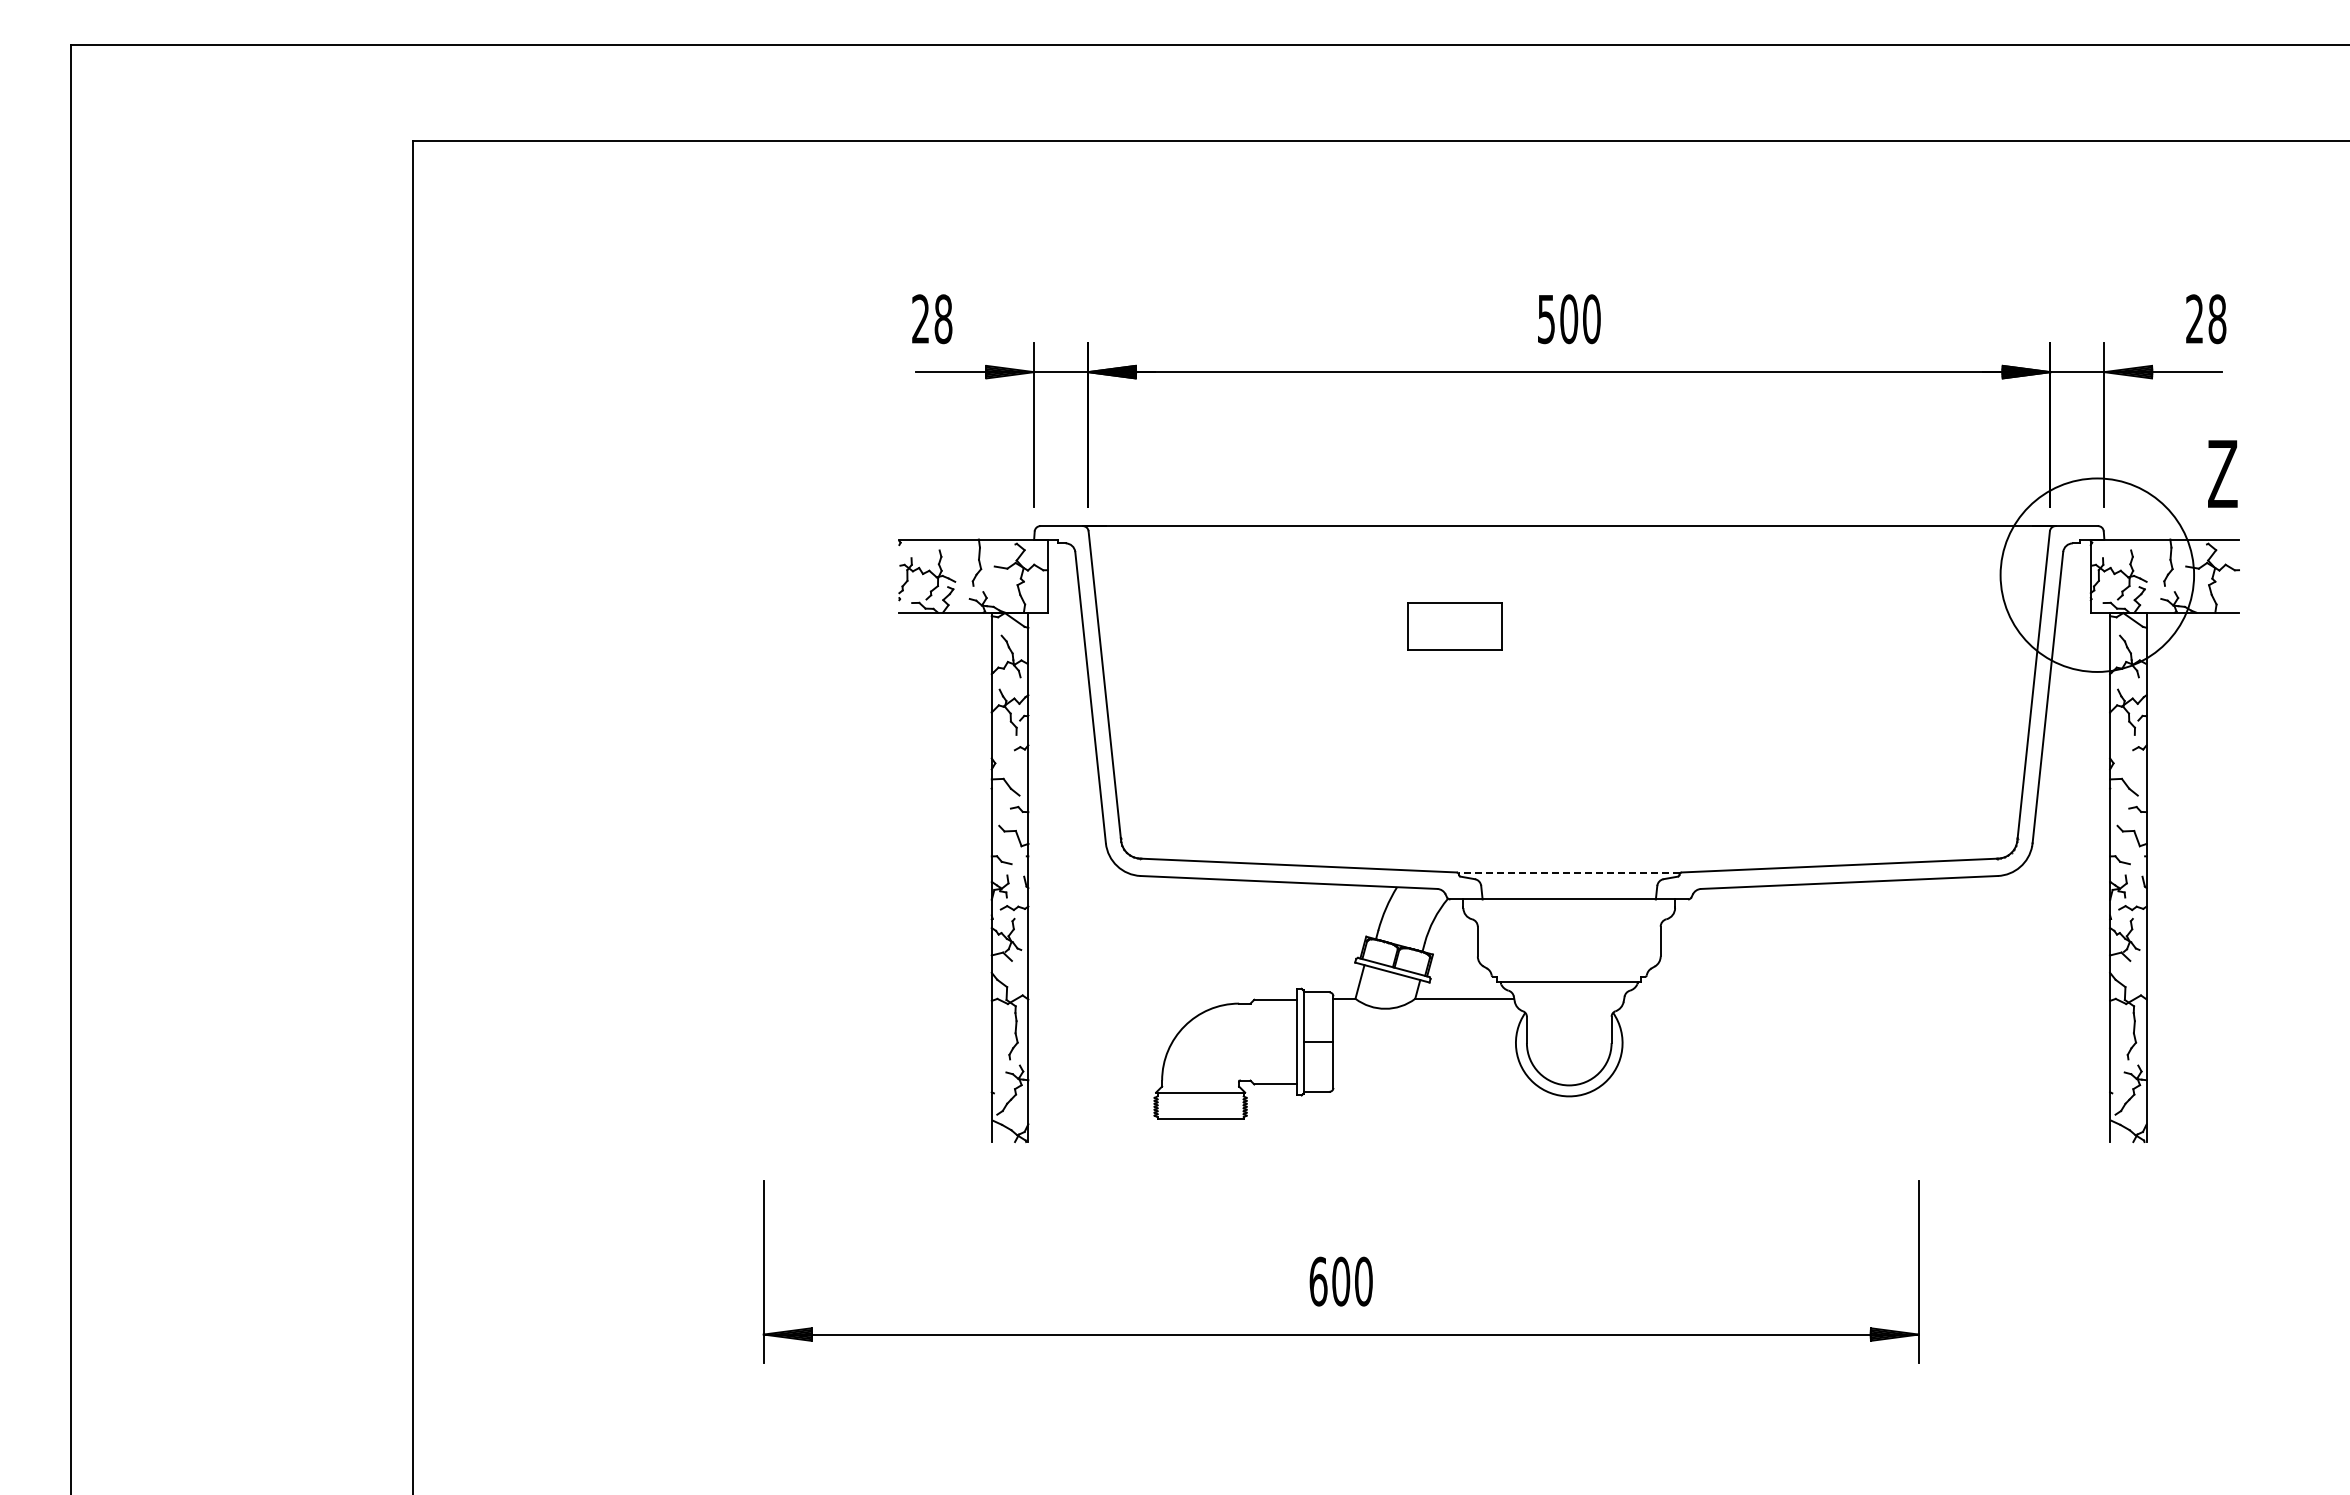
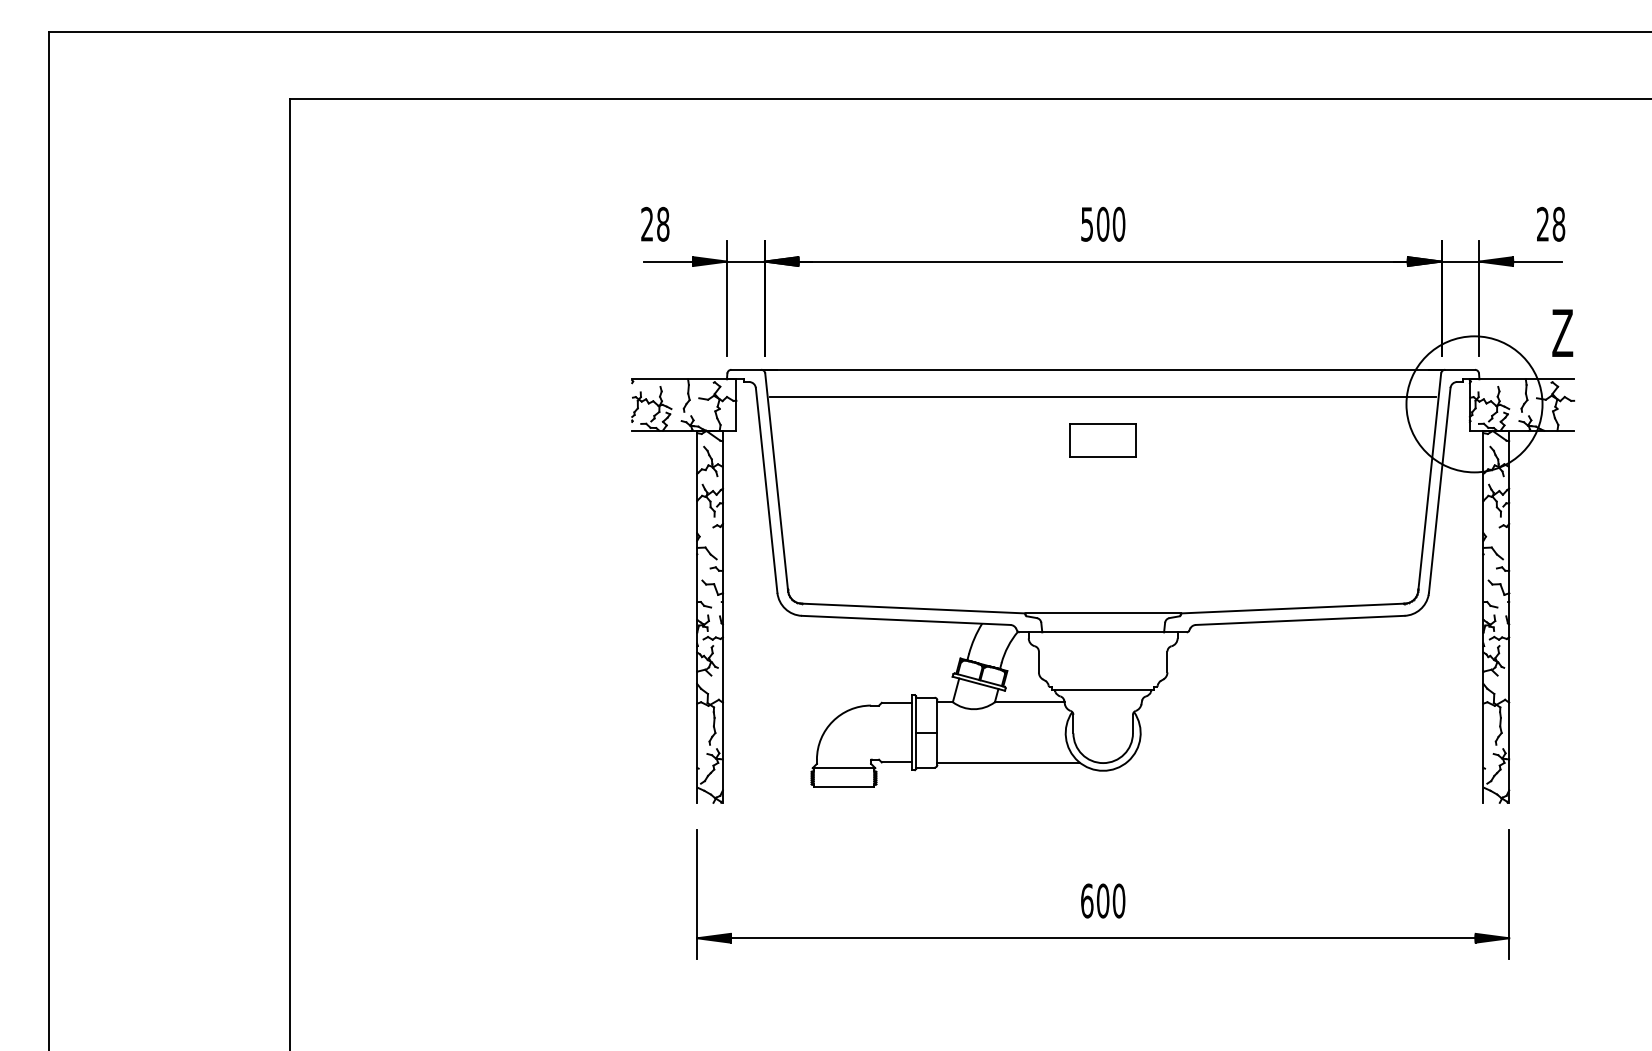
line: (1568, 564) -> (1102, 396), added
part: (1454, 626) -> (1102, 440), moved
line: (1568, 872) -> (1102, 613), dashed -> solid
line: (1434, 1085) -> (1008, 763), added
part: (1340, 1271) -> (1102, 893), moved

